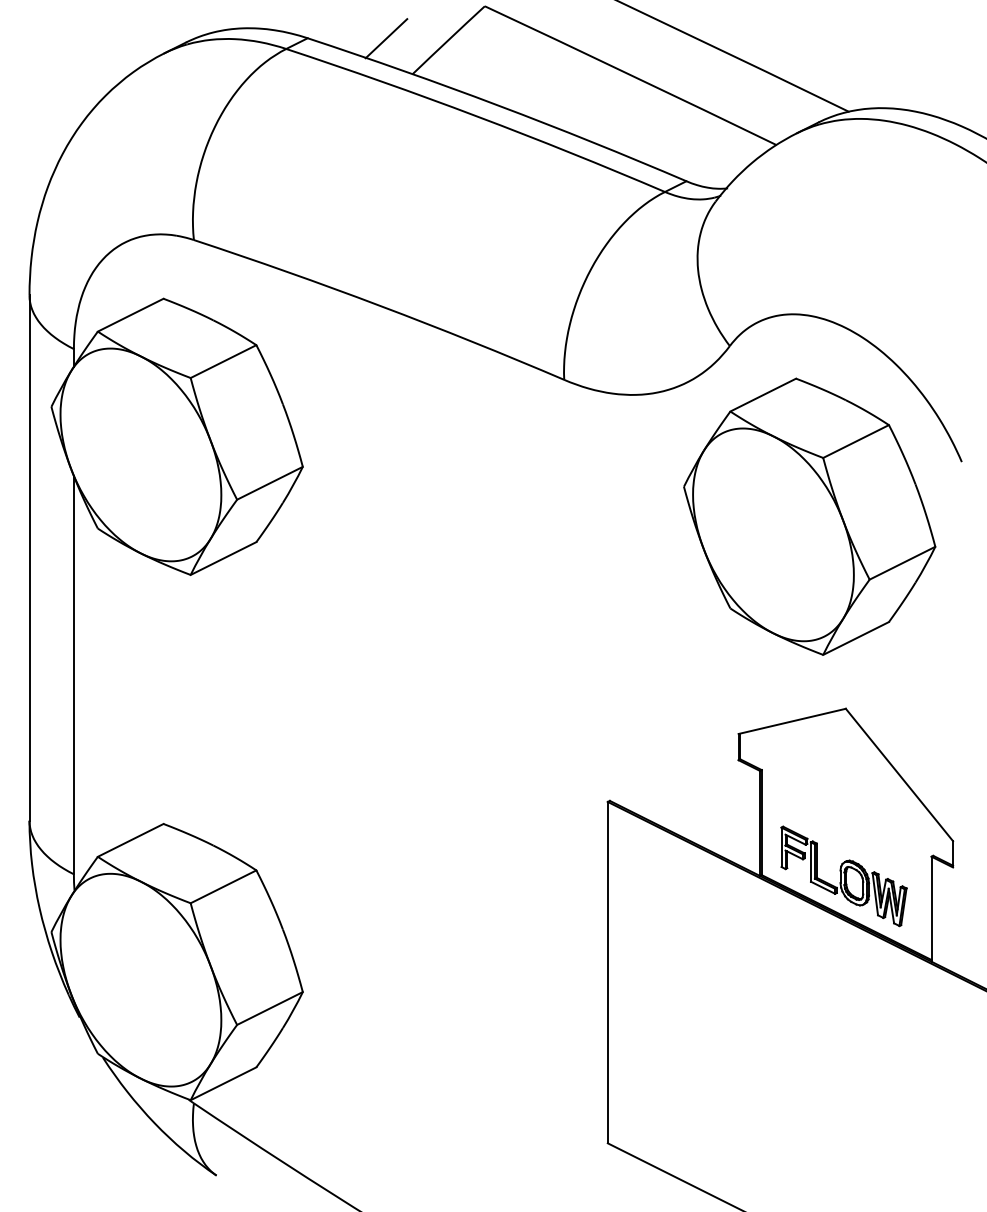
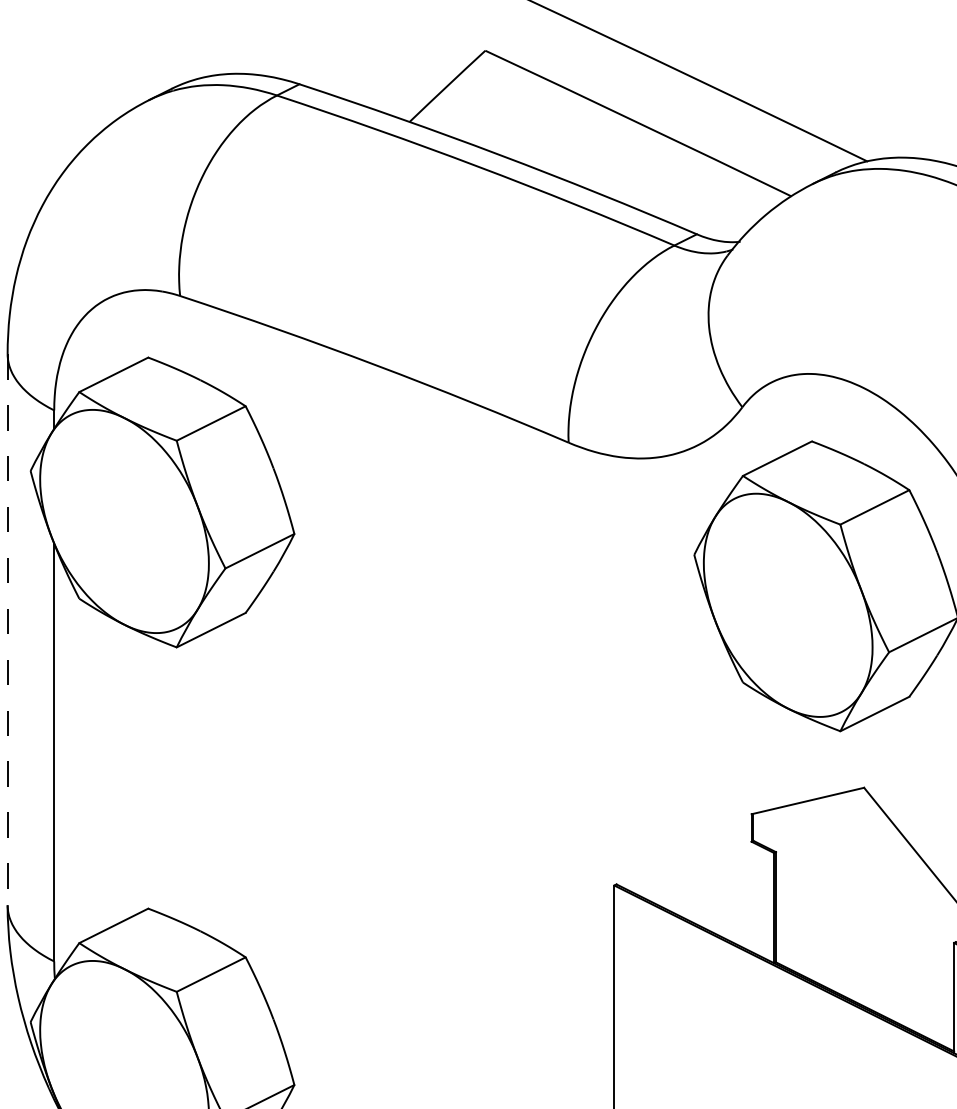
line: (386, 38) -> (382, 84), removed
line: (29, 558) -> (7, 630), solid -> dashed
part: (843, 876) -> (861, 963), removed

